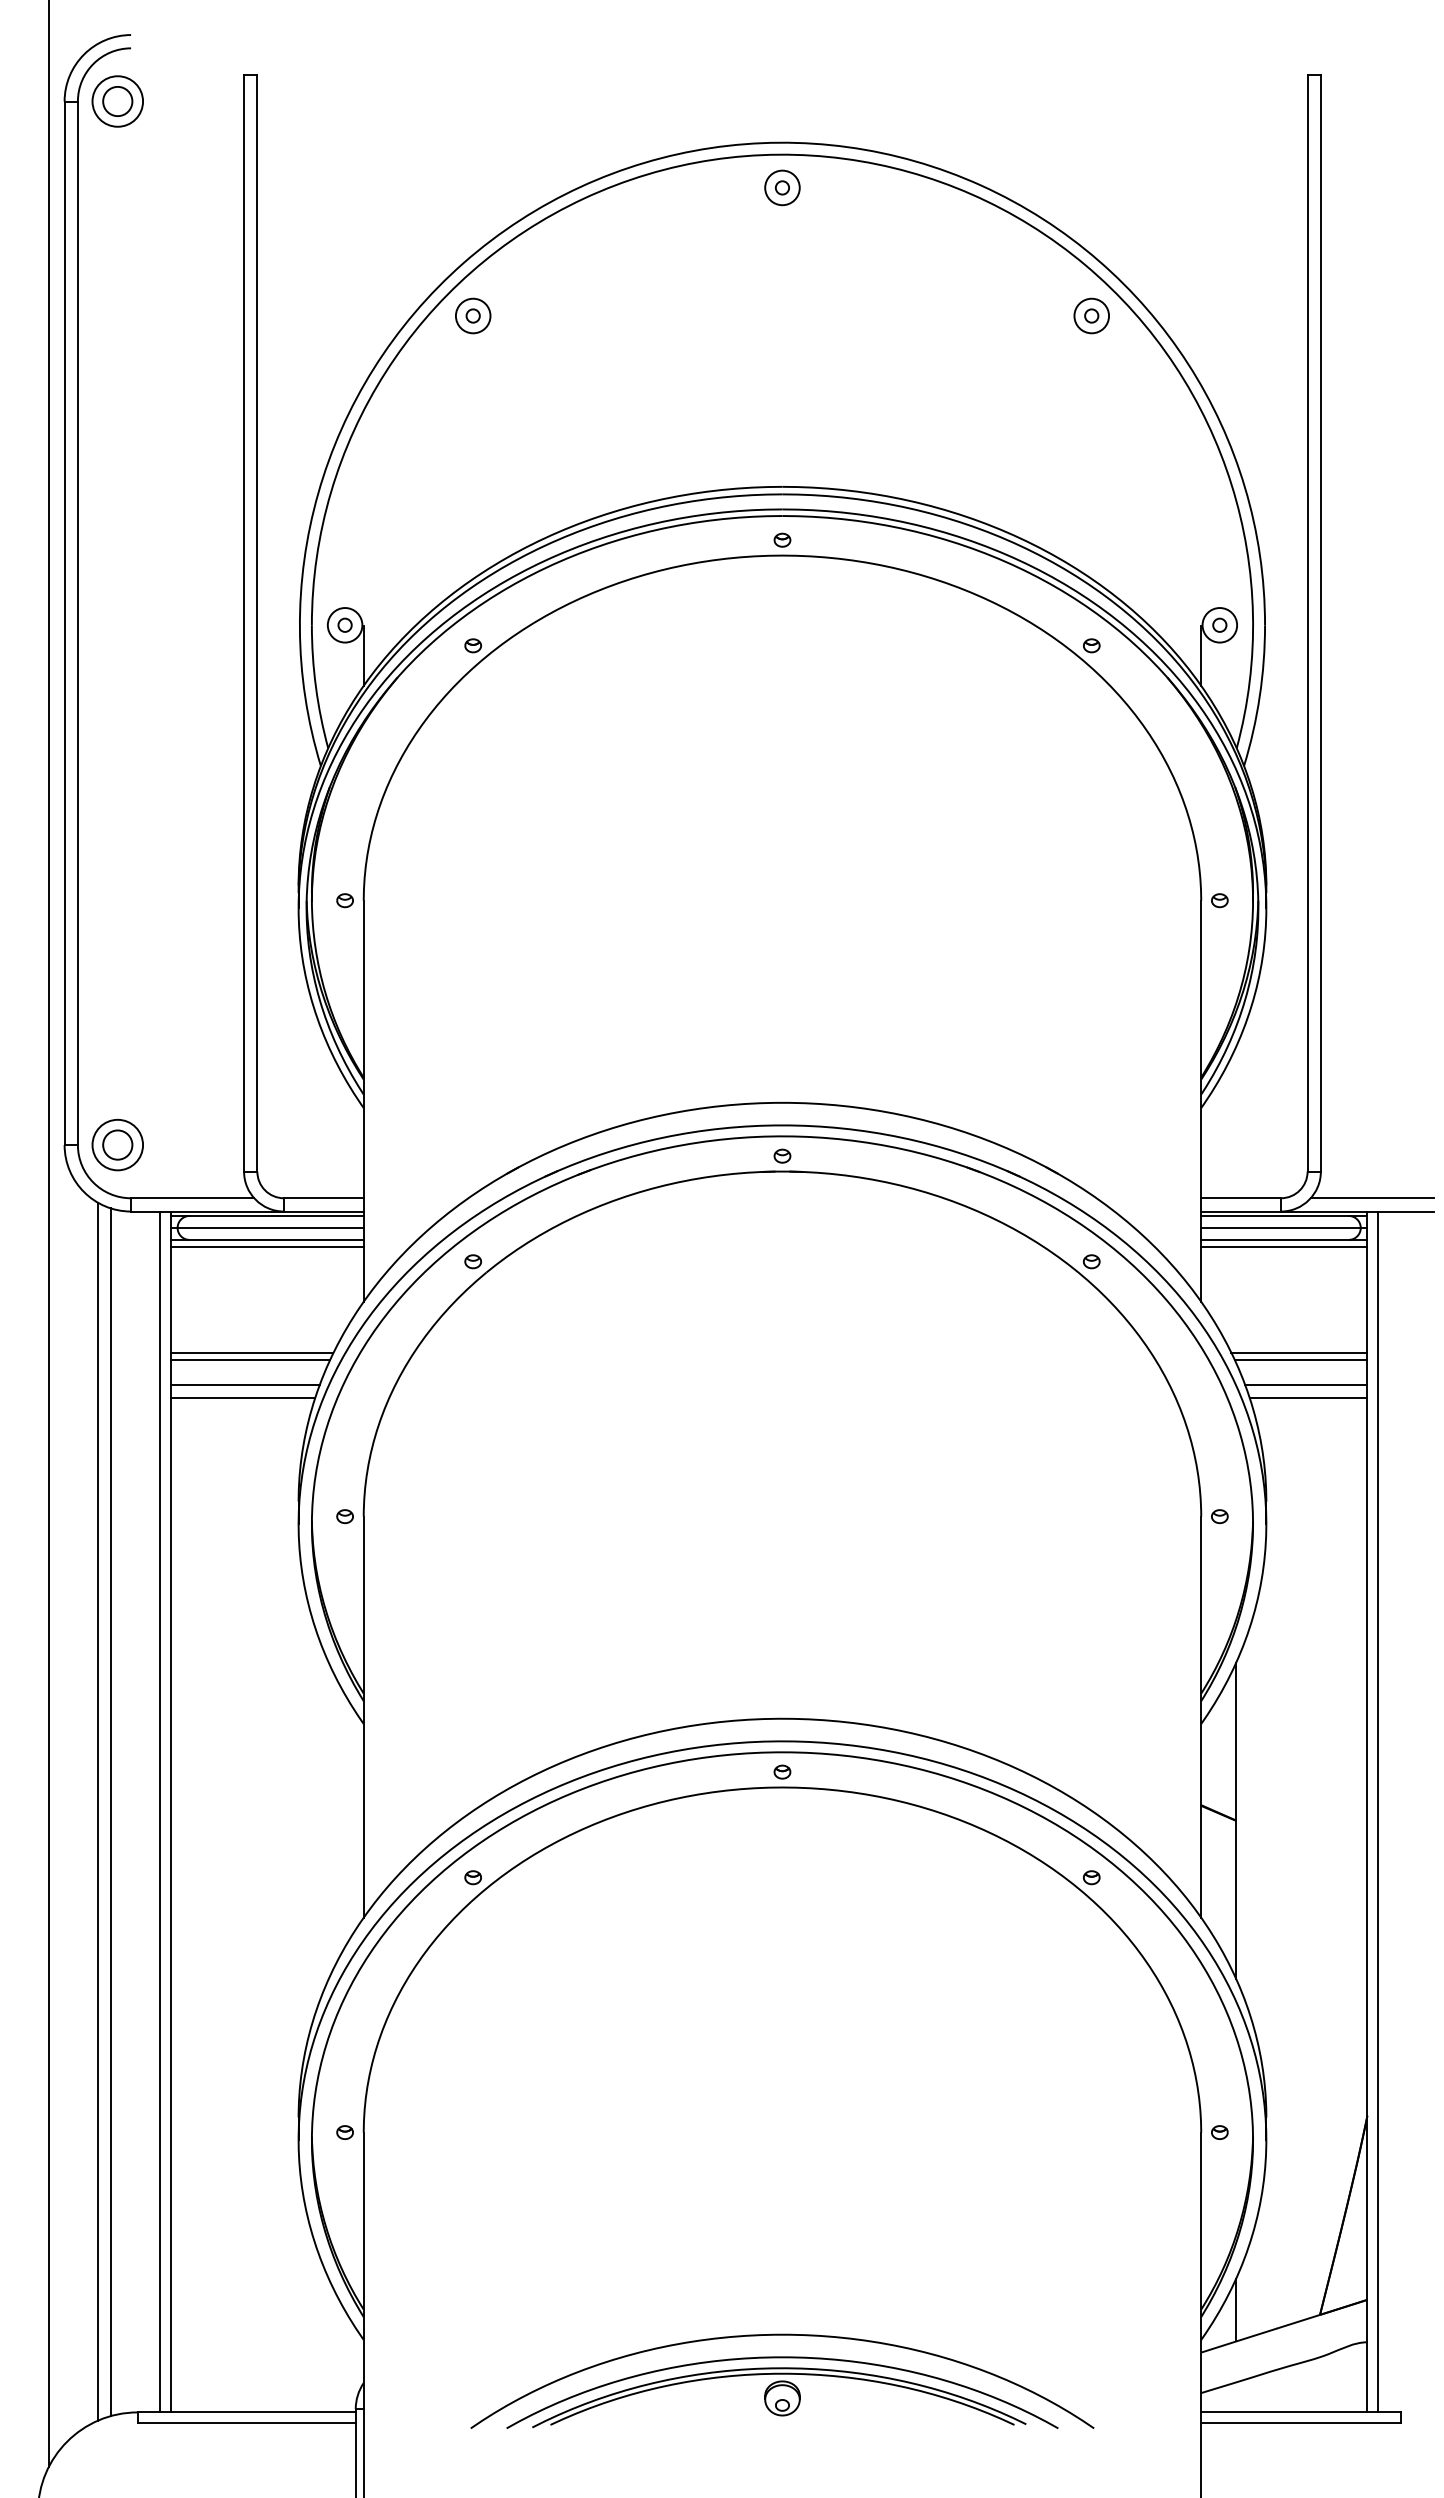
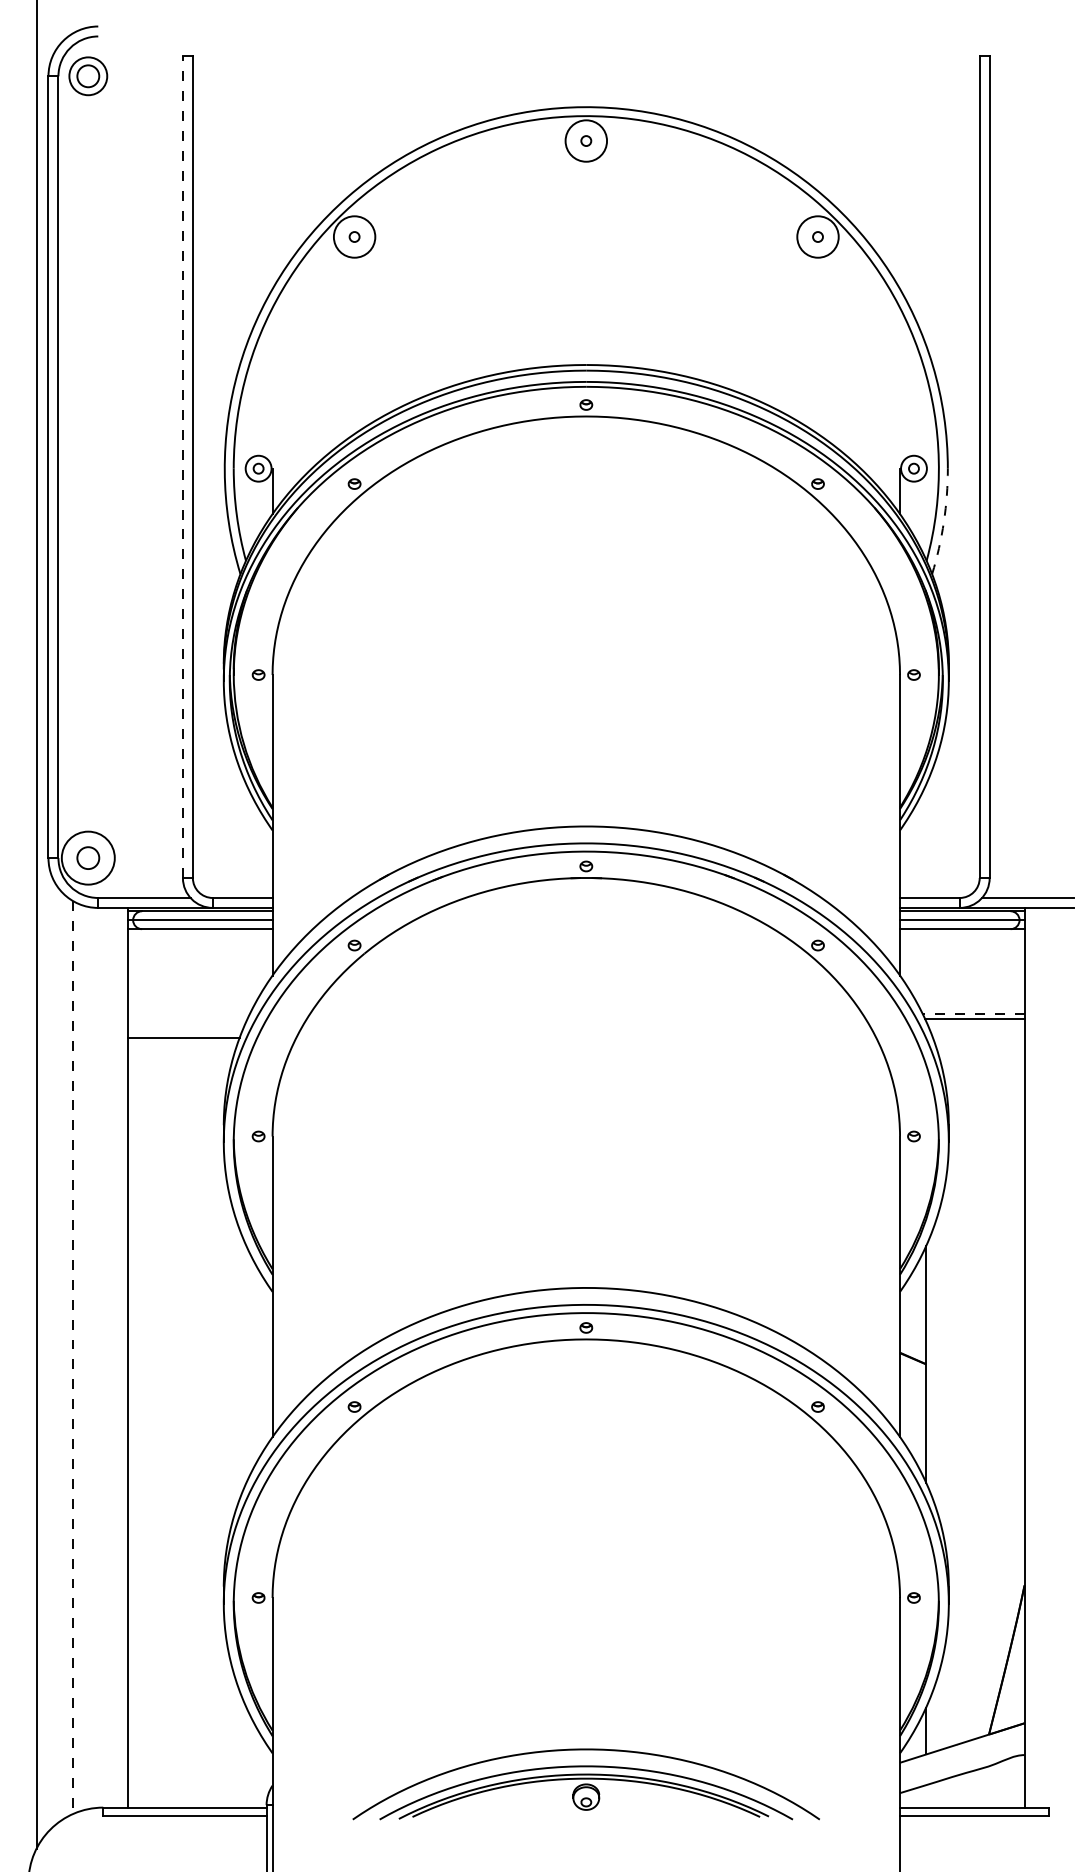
circle: (782, 187) -> (586, 140), size x1.6
circle: (472, 315) -> (354, 236), size x1.6
circle: (1091, 315) -> (817, 236), size x1.6
line: (244, 622) -> (183, 466), solid -> dashed
arc: (1259, 696) -> (943, 522), solid -> dashed
circle: (117, 1144) -> (88, 857), size x1.4
line: (266, 1246) -> (199, 934), removed
line: (1284, 1246) -> (962, 934), removed
line: (251, 1352) -> (188, 1013), removed
line: (1299, 1352) -> (973, 1013), solid -> dashed
line: (250, 1359) -> (187, 1018), removed
line: (1306, 1384) -> (978, 1037), removed
line: (242, 1398) -> (181, 1048), removed
line: (1308, 1398) -> (980, 1048), removed
line: (160, 1811) -> (120, 1357), removed
line: (1378, 1811) -> (1032, 1357), removed
line: (97, 1812) -> (73, 1358), solid -> dashed
line: (111, 1812) -> (83, 1358), removed

